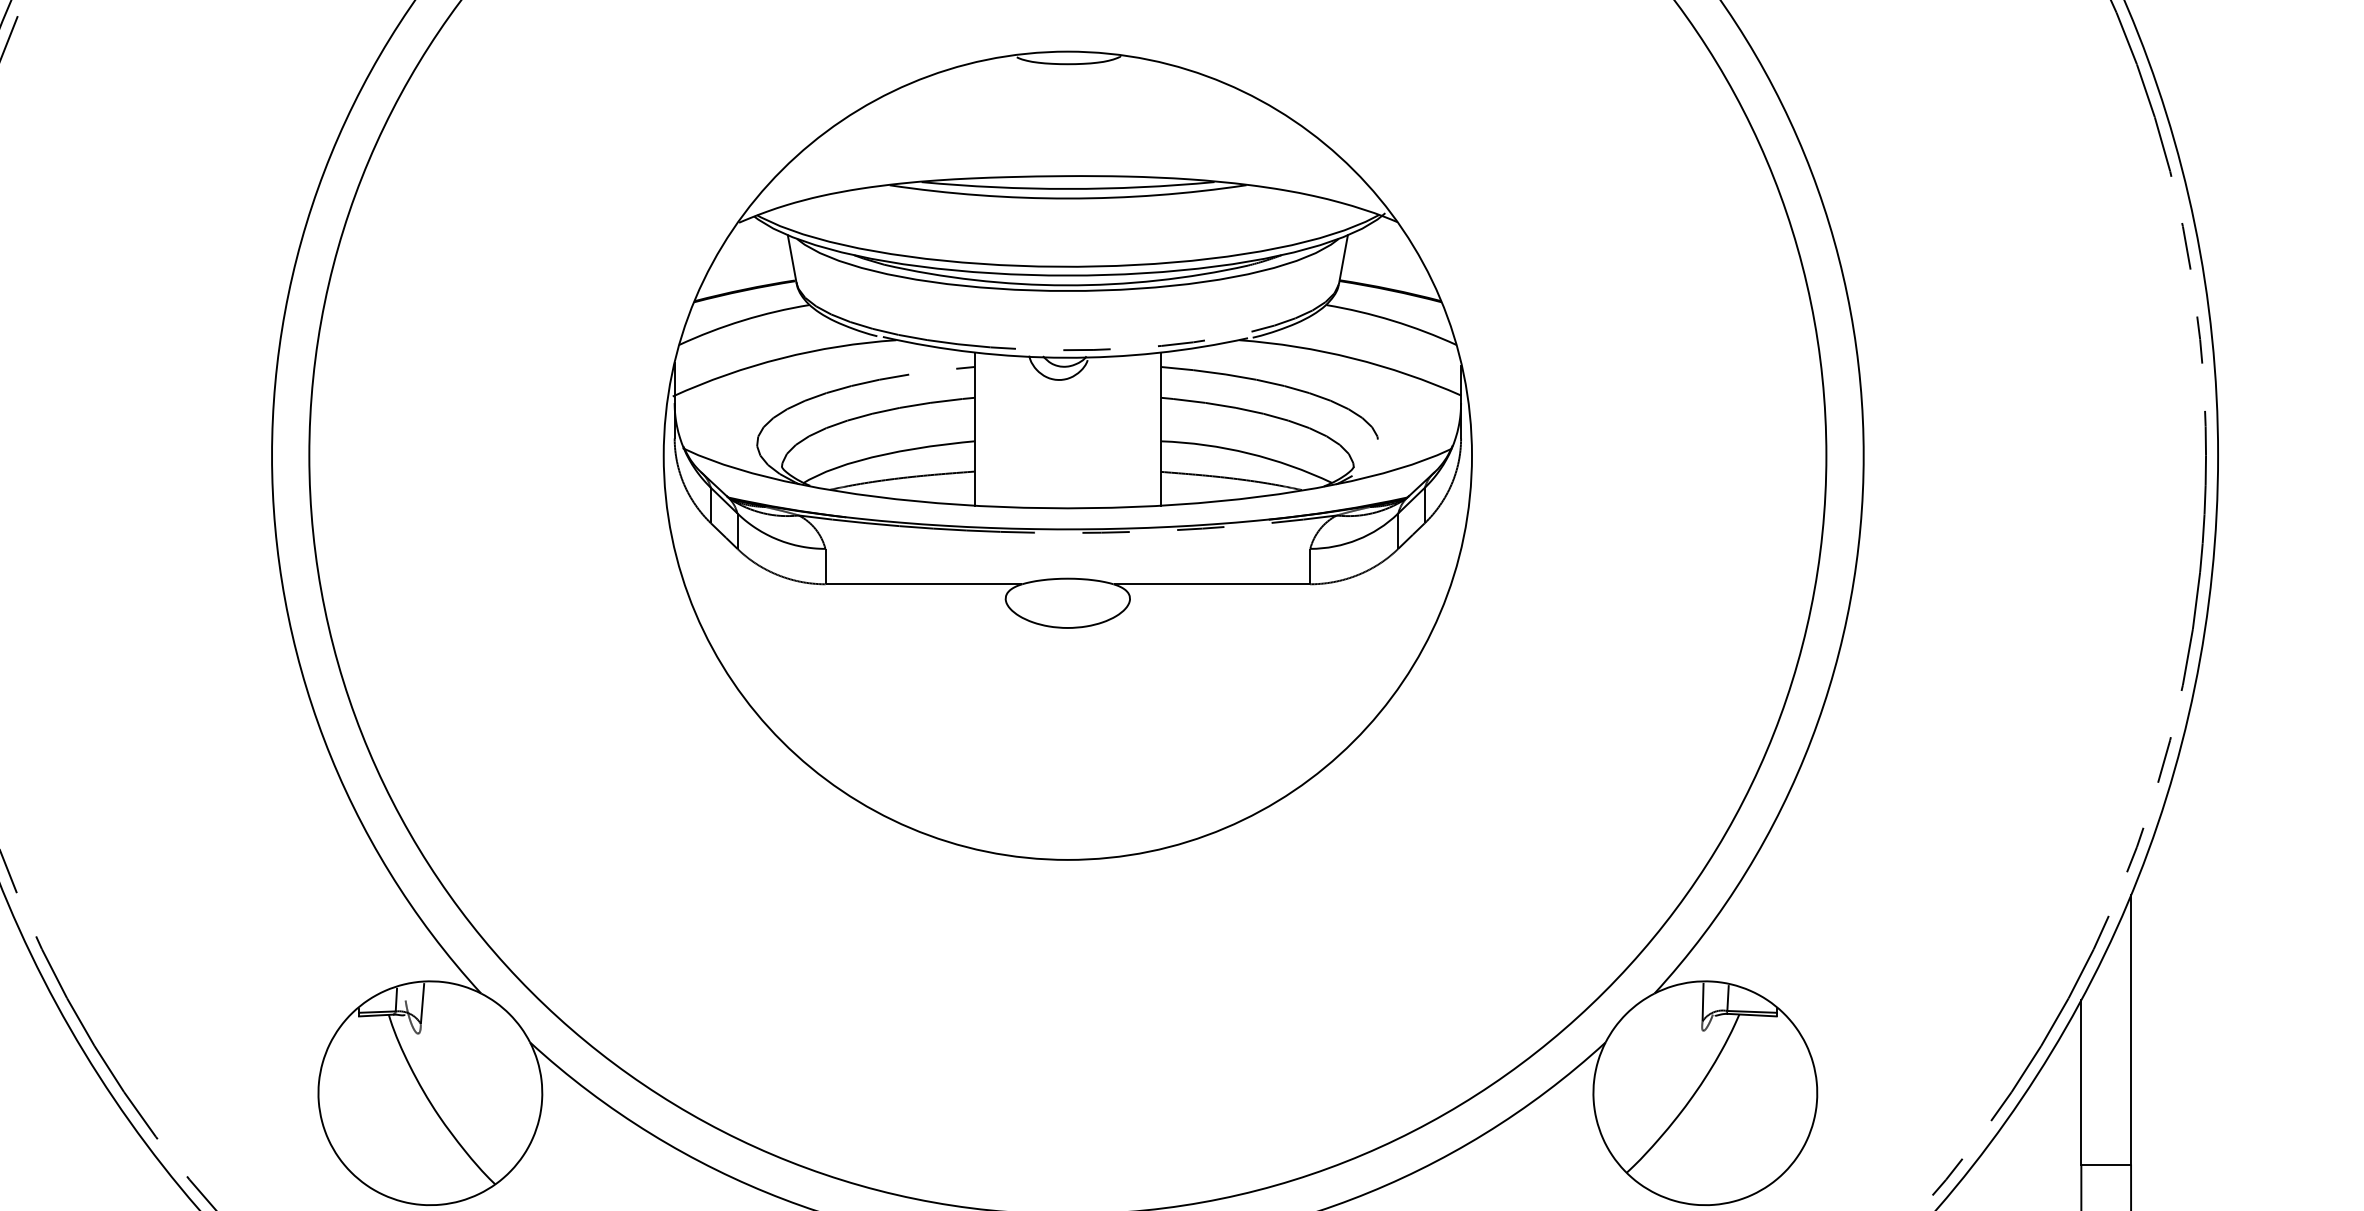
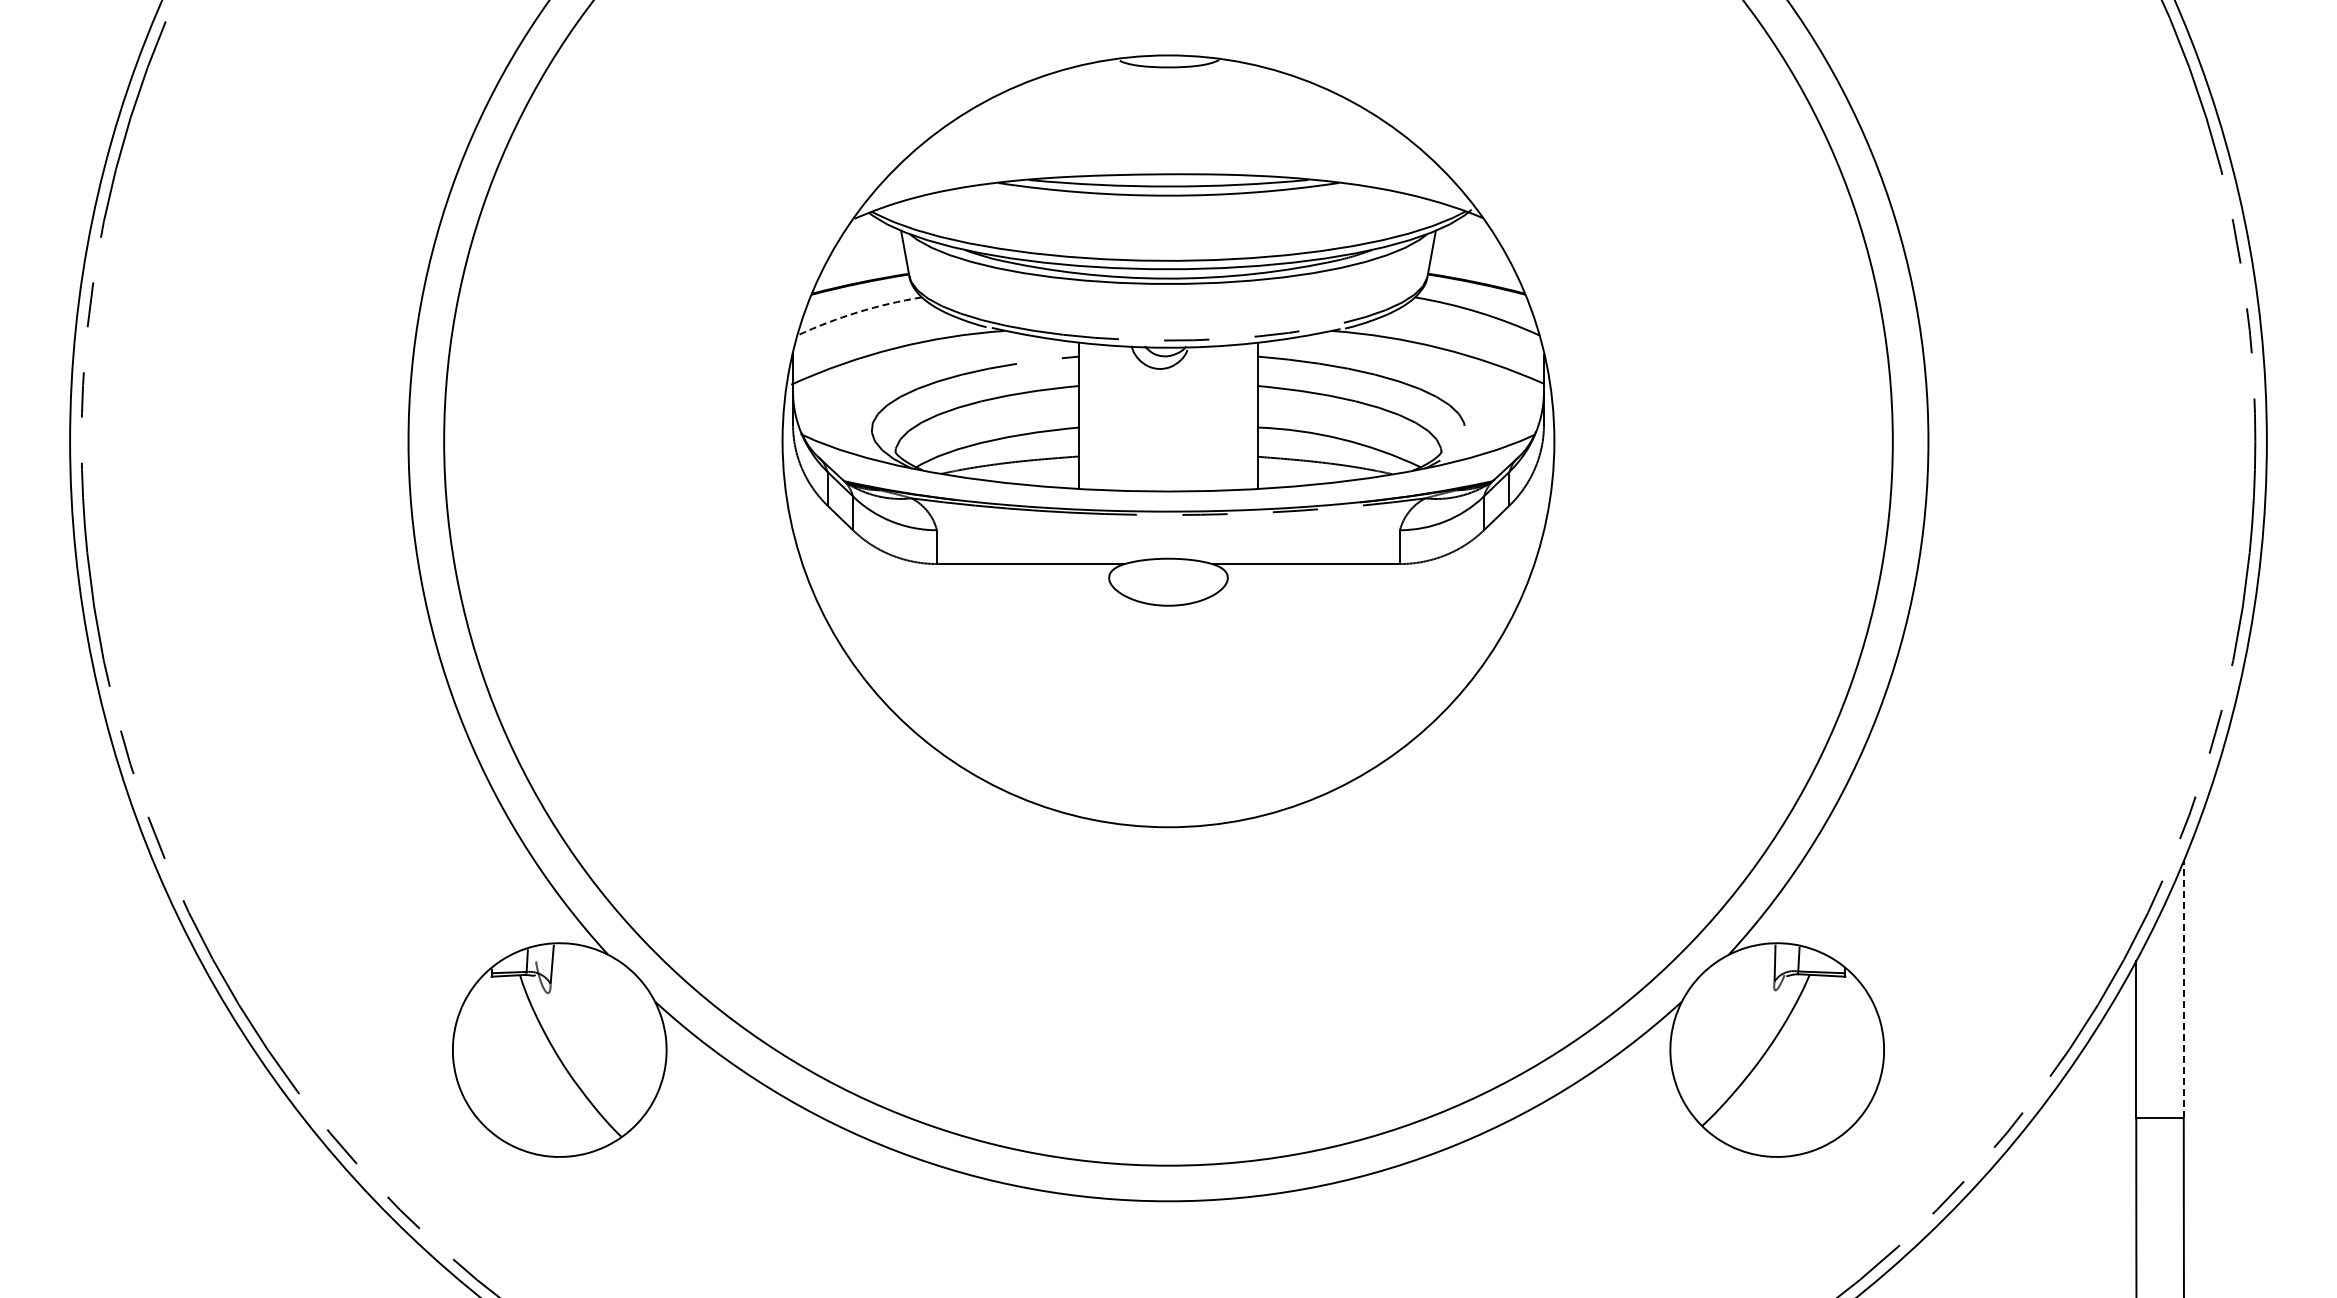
arc: (743, 320) -> (858, 312), solid -> dashed
line: (2130, 1029) -> (2183, 989), solid -> dashed

